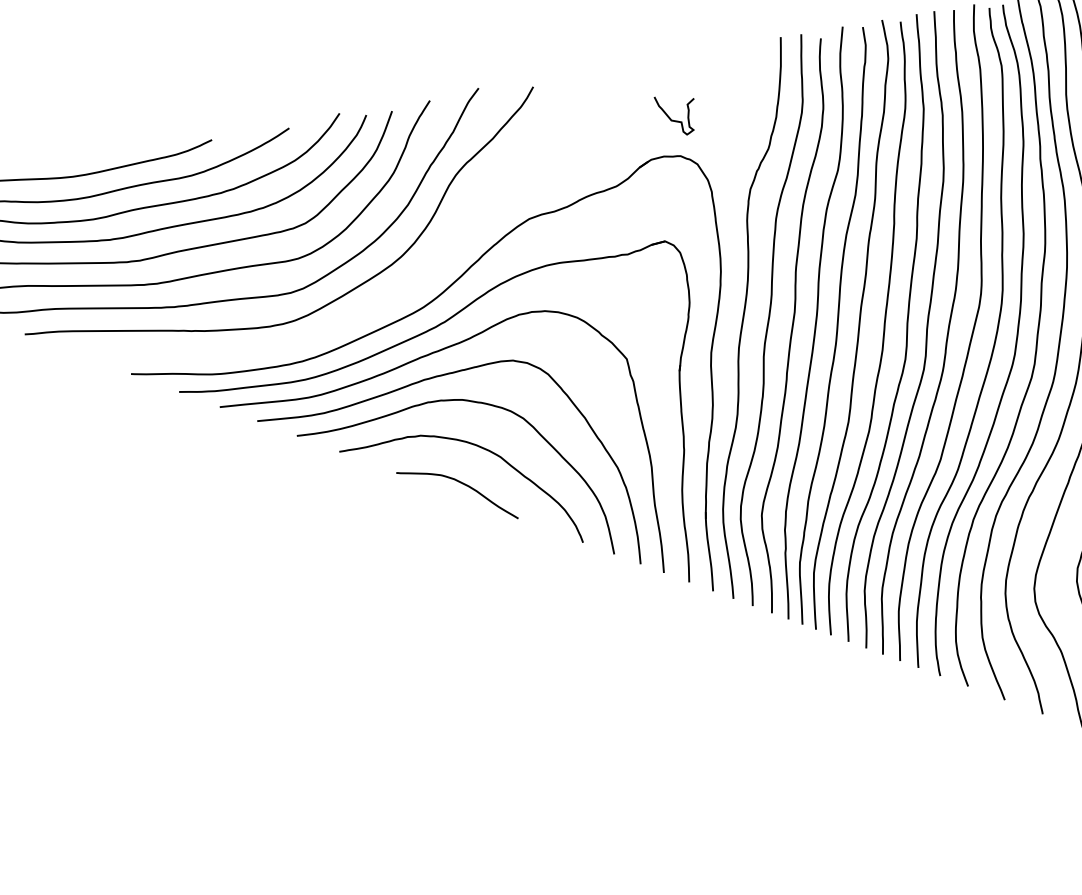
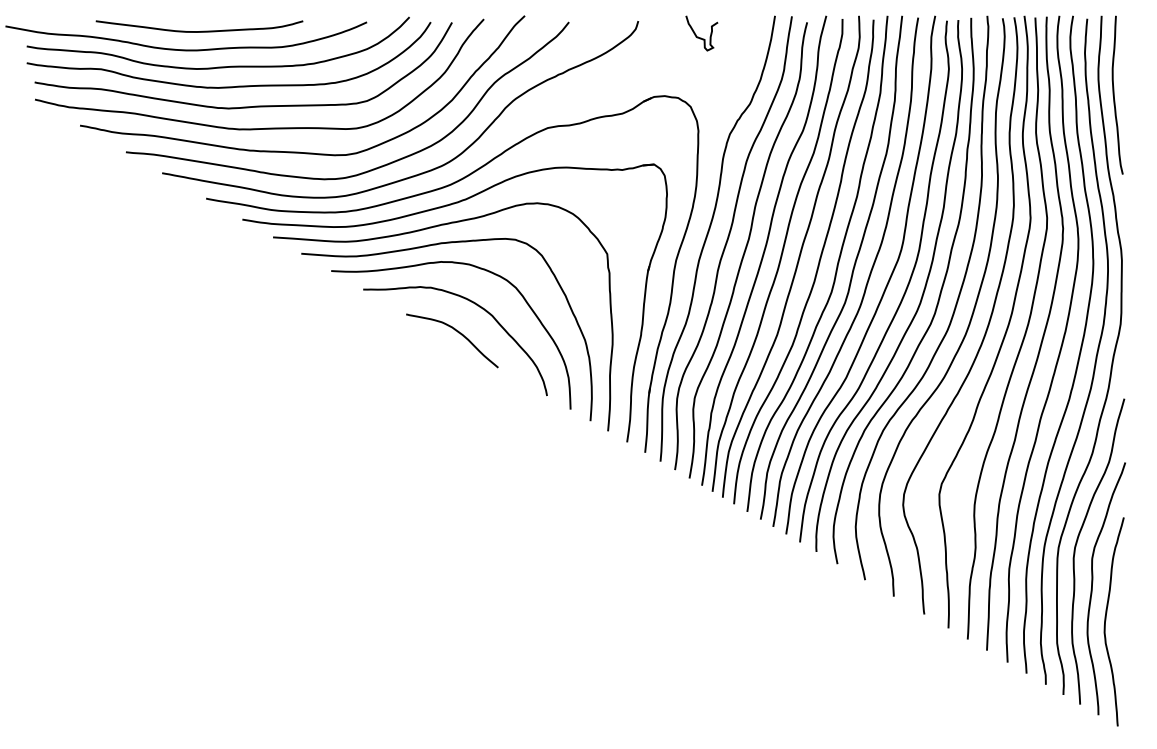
curve: (677, 120) -> (701, 37), moved
curve: (385, 298) -> (421, 172), added

